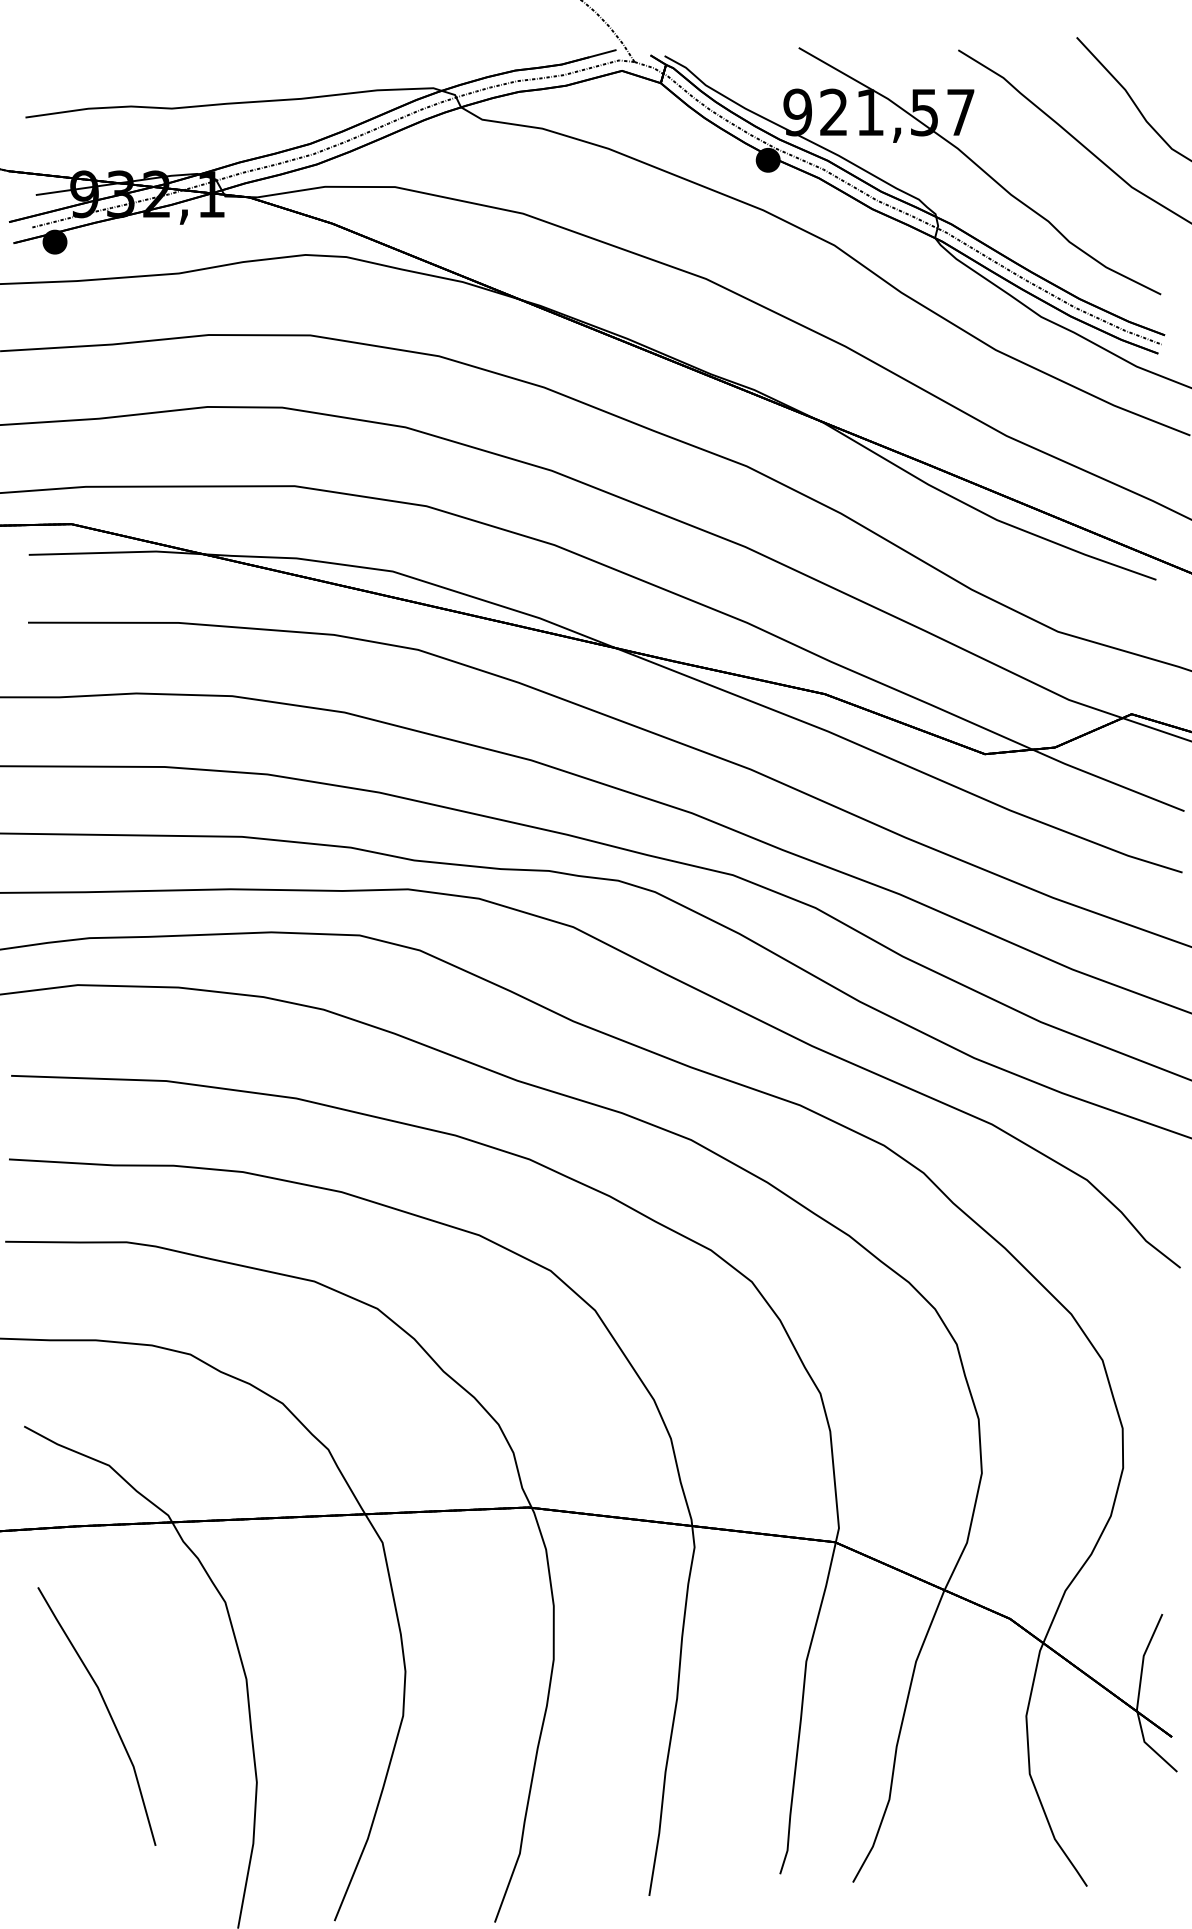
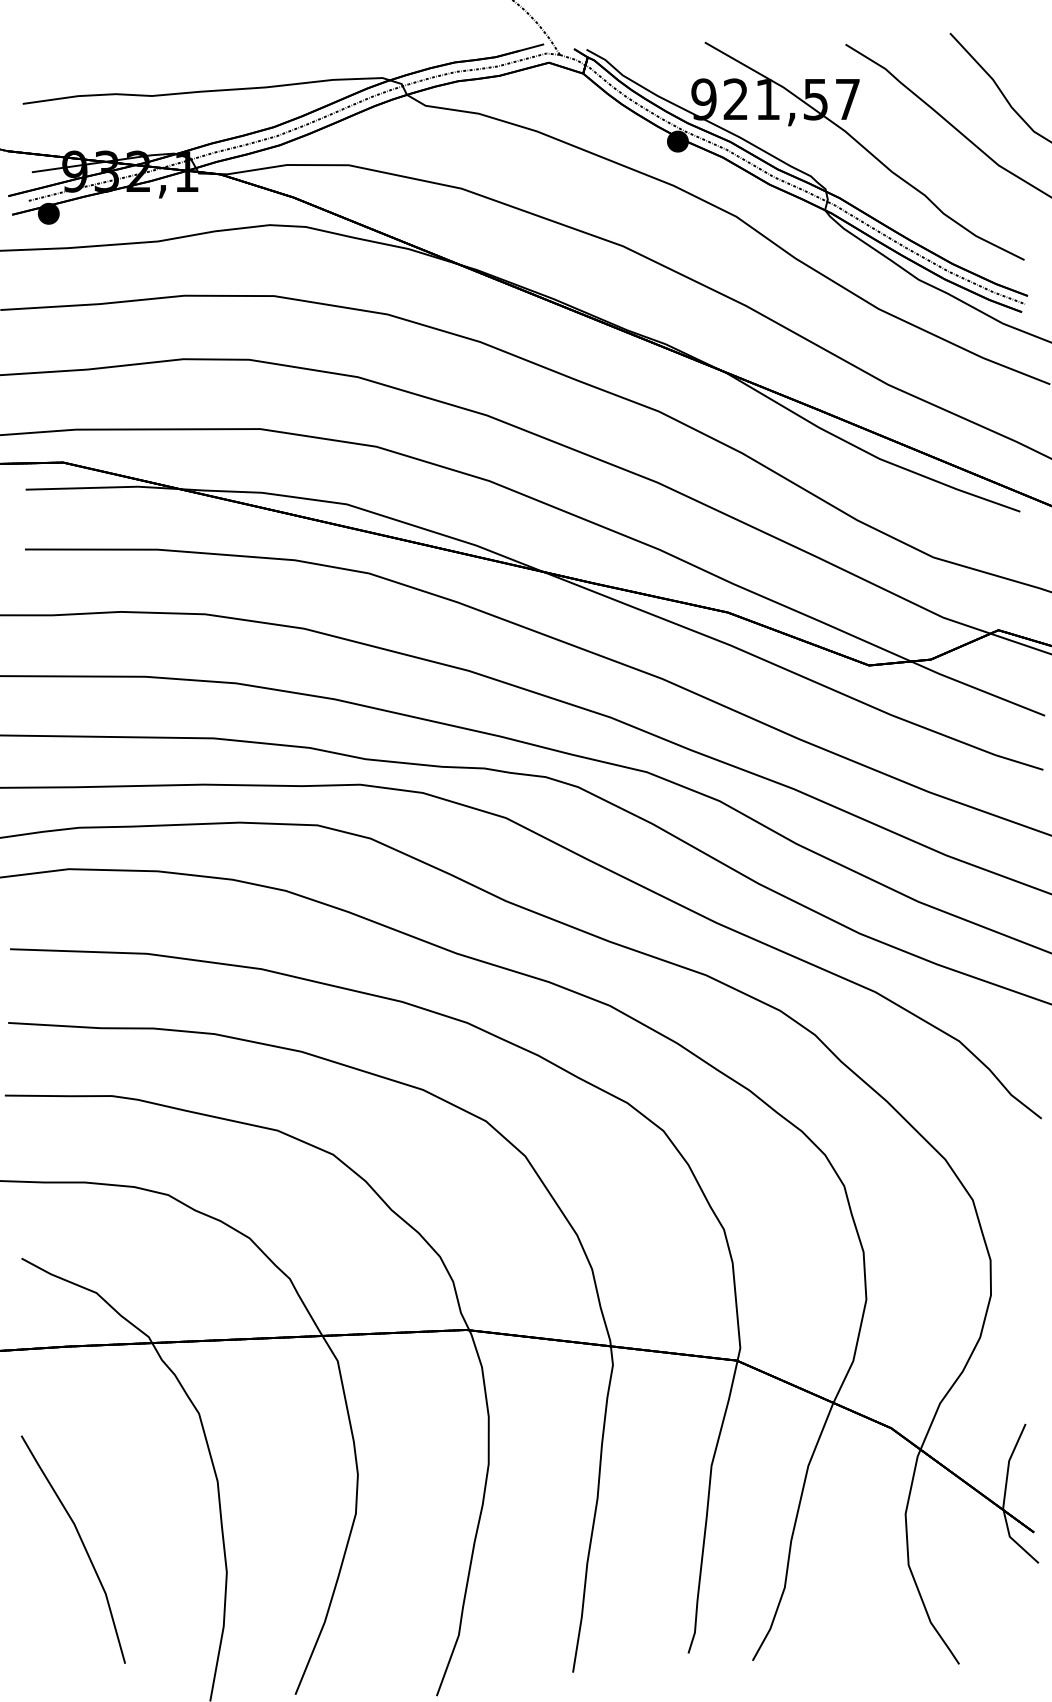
part: (107, 1711) -> (82, 1545), moved

